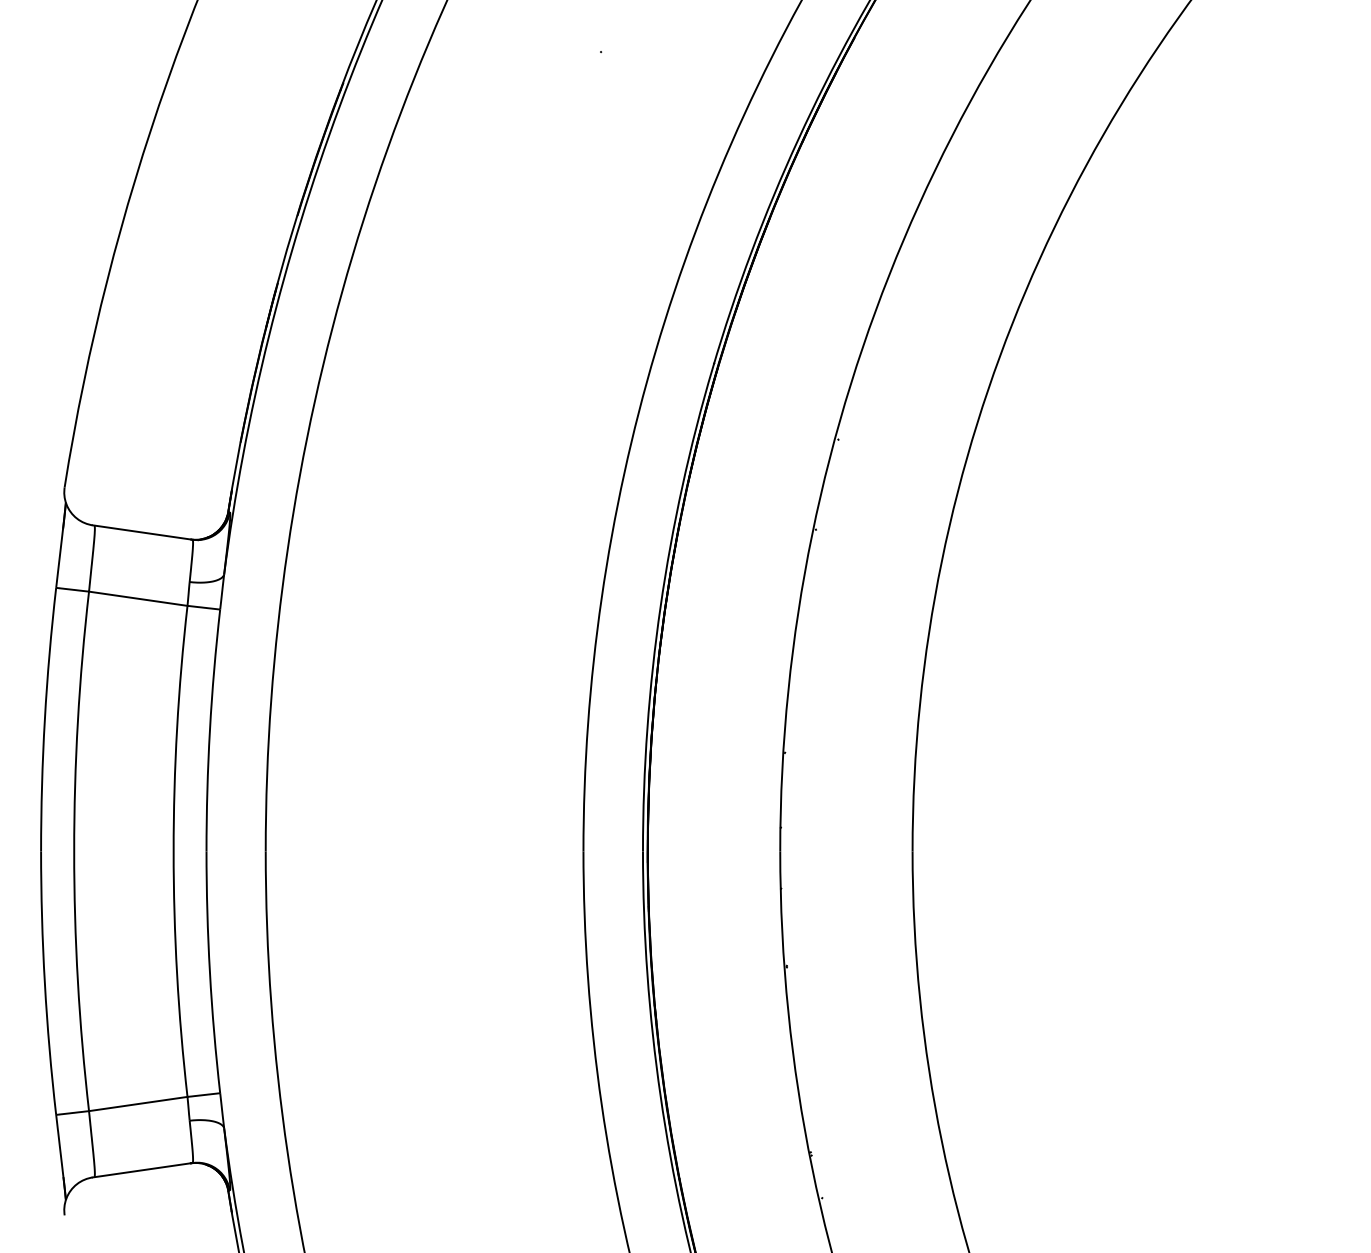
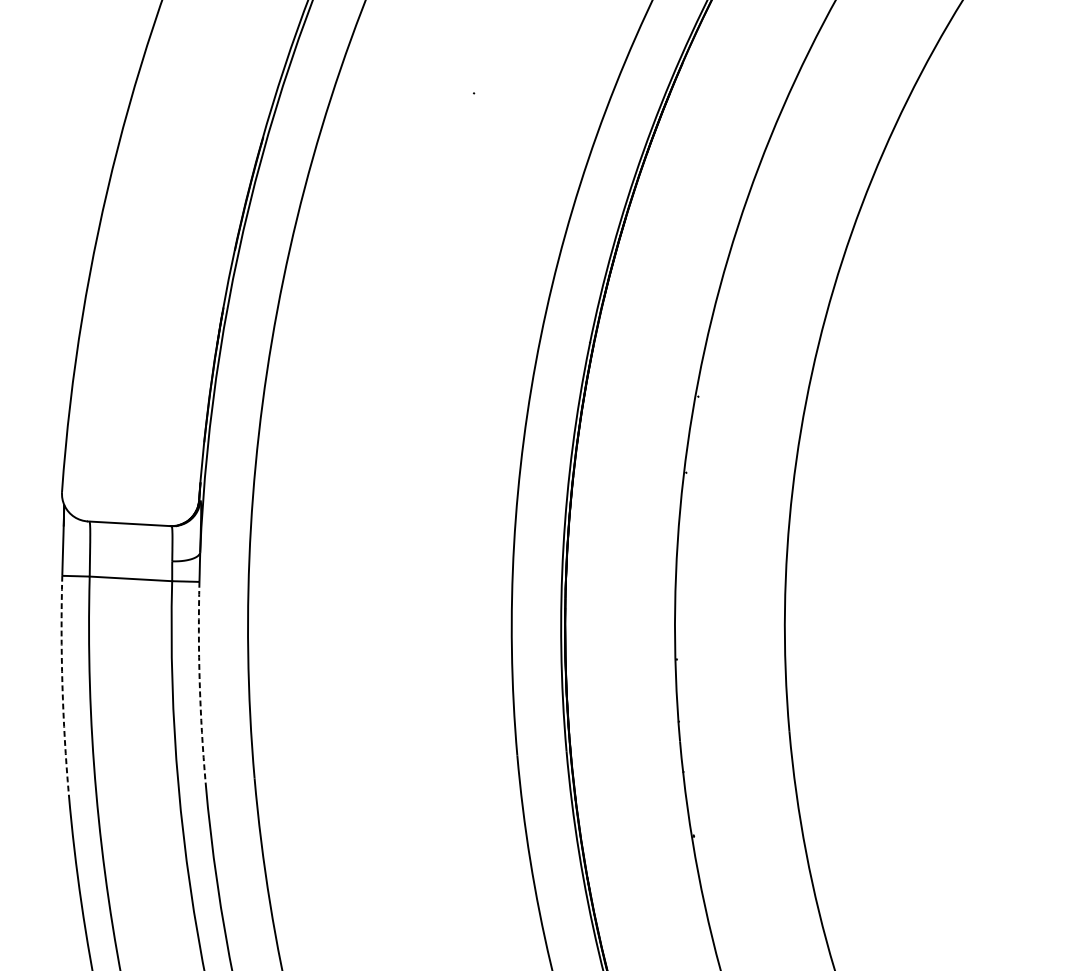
arc: (44, 719) -> (62, 685), solid -> dashed
arc: (209, 730) -> (199, 682), solid -> dashed

